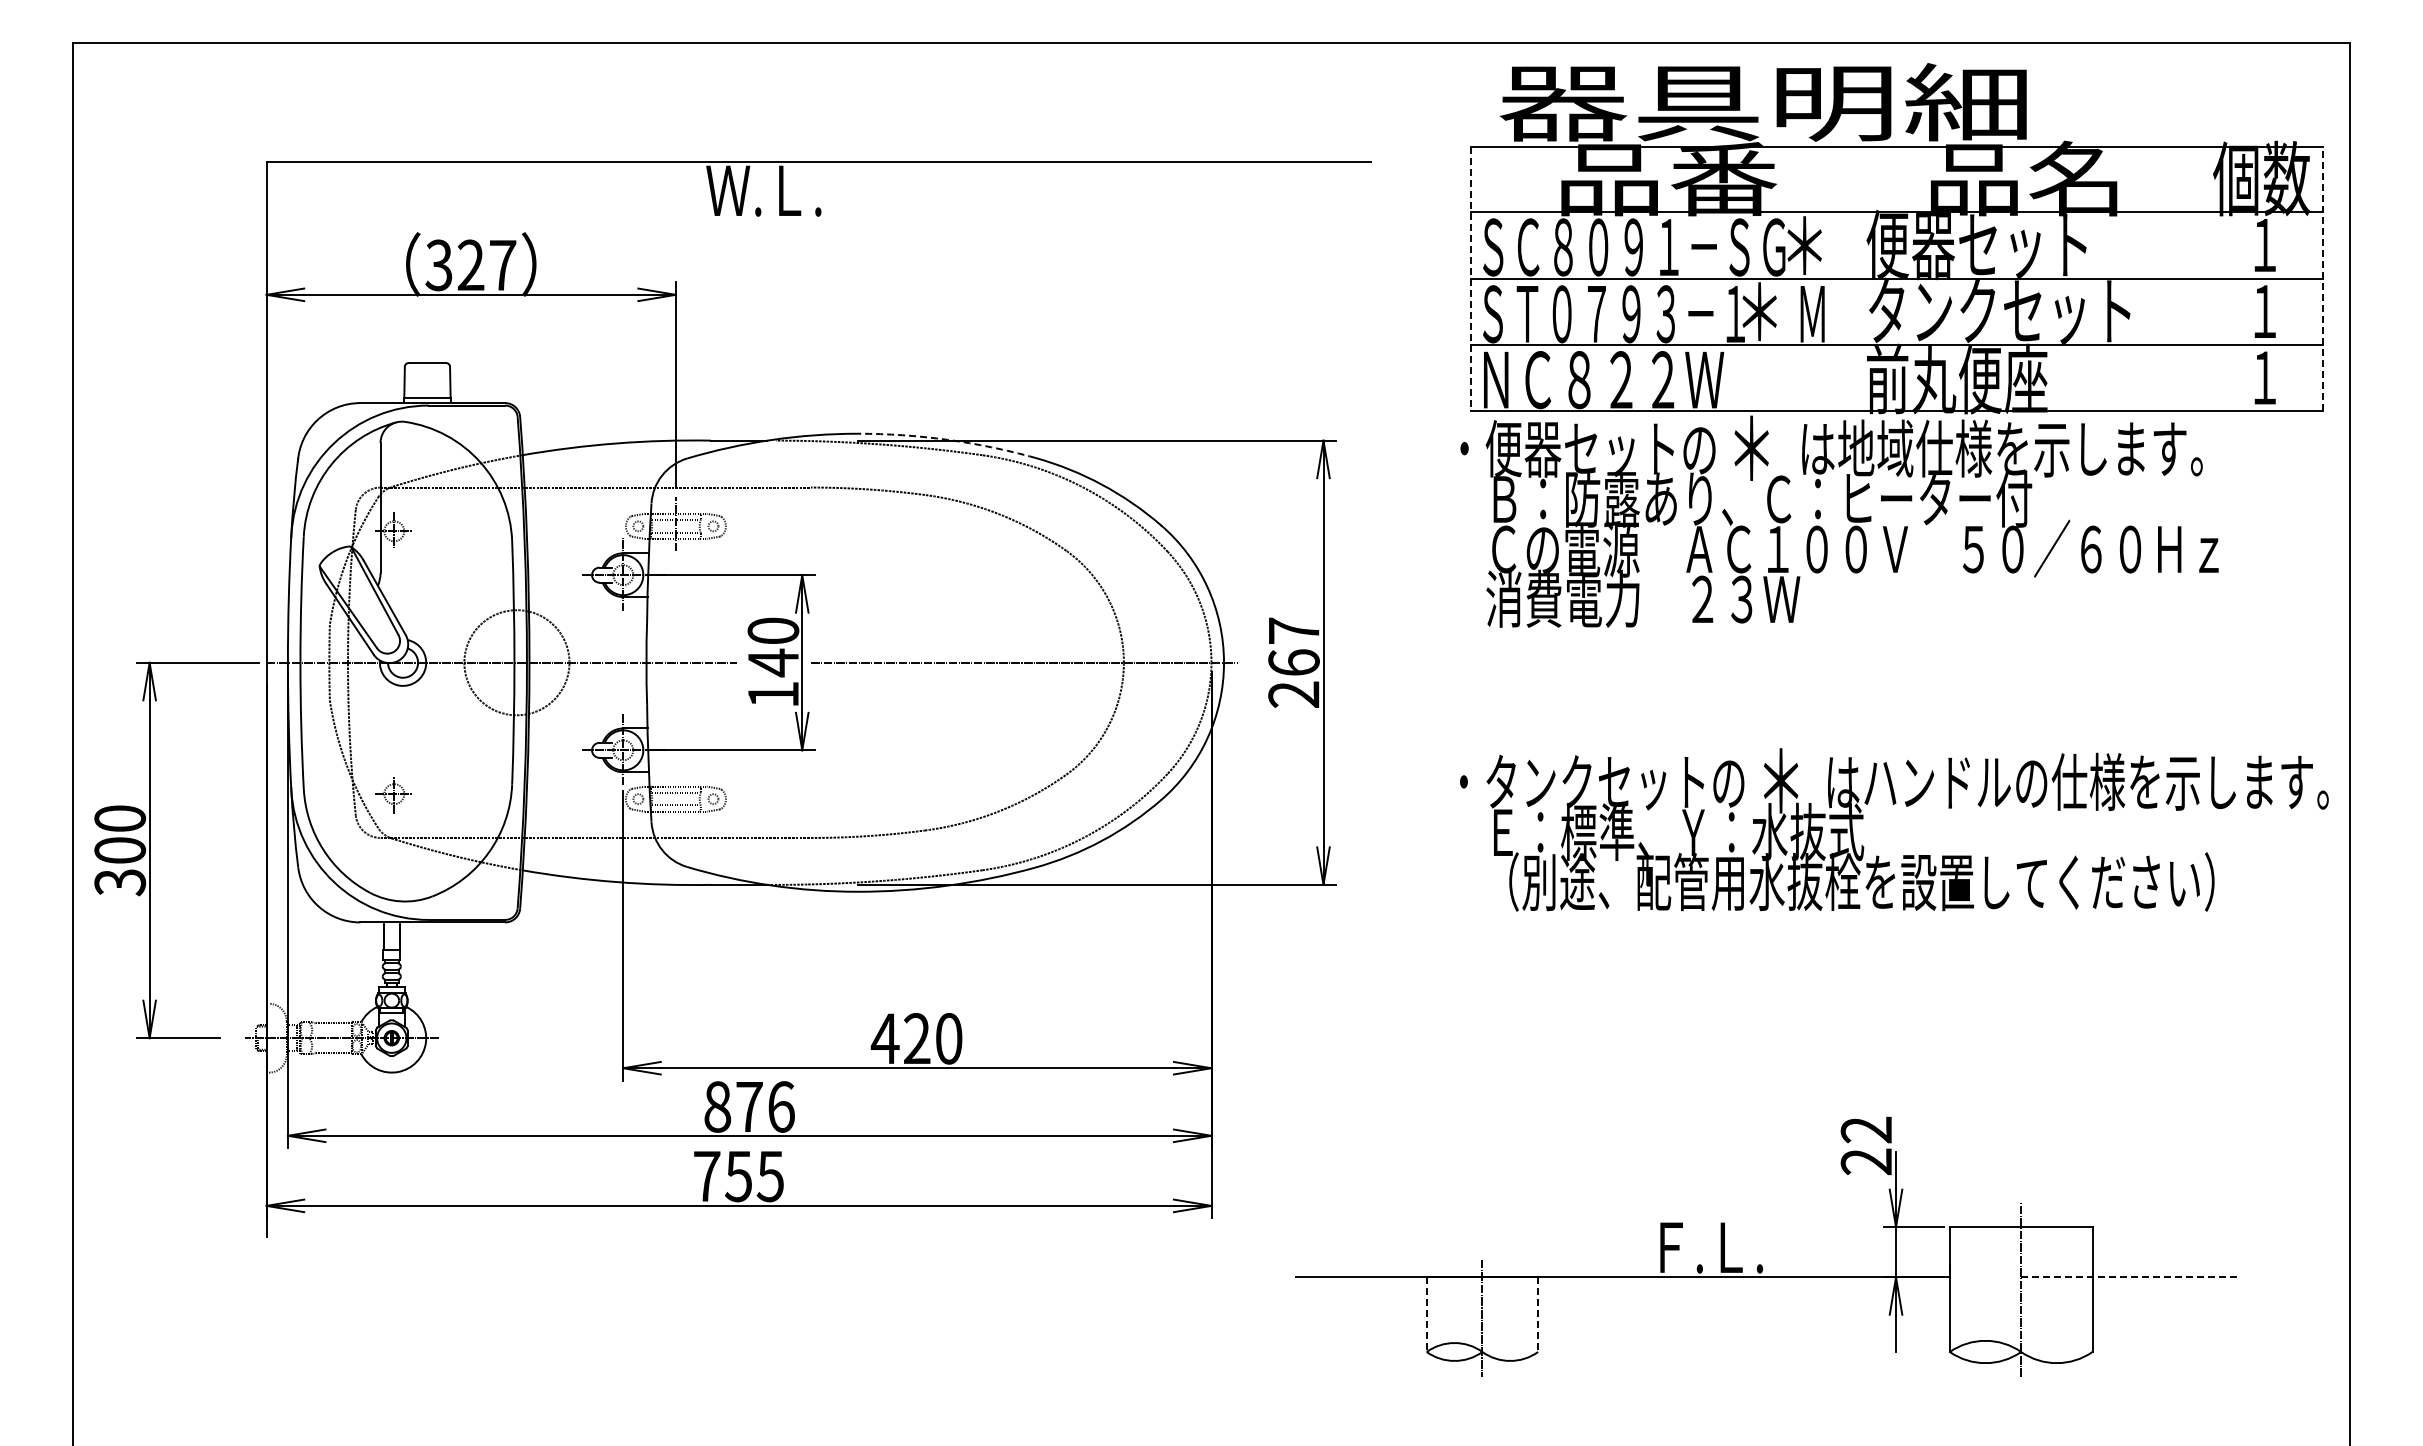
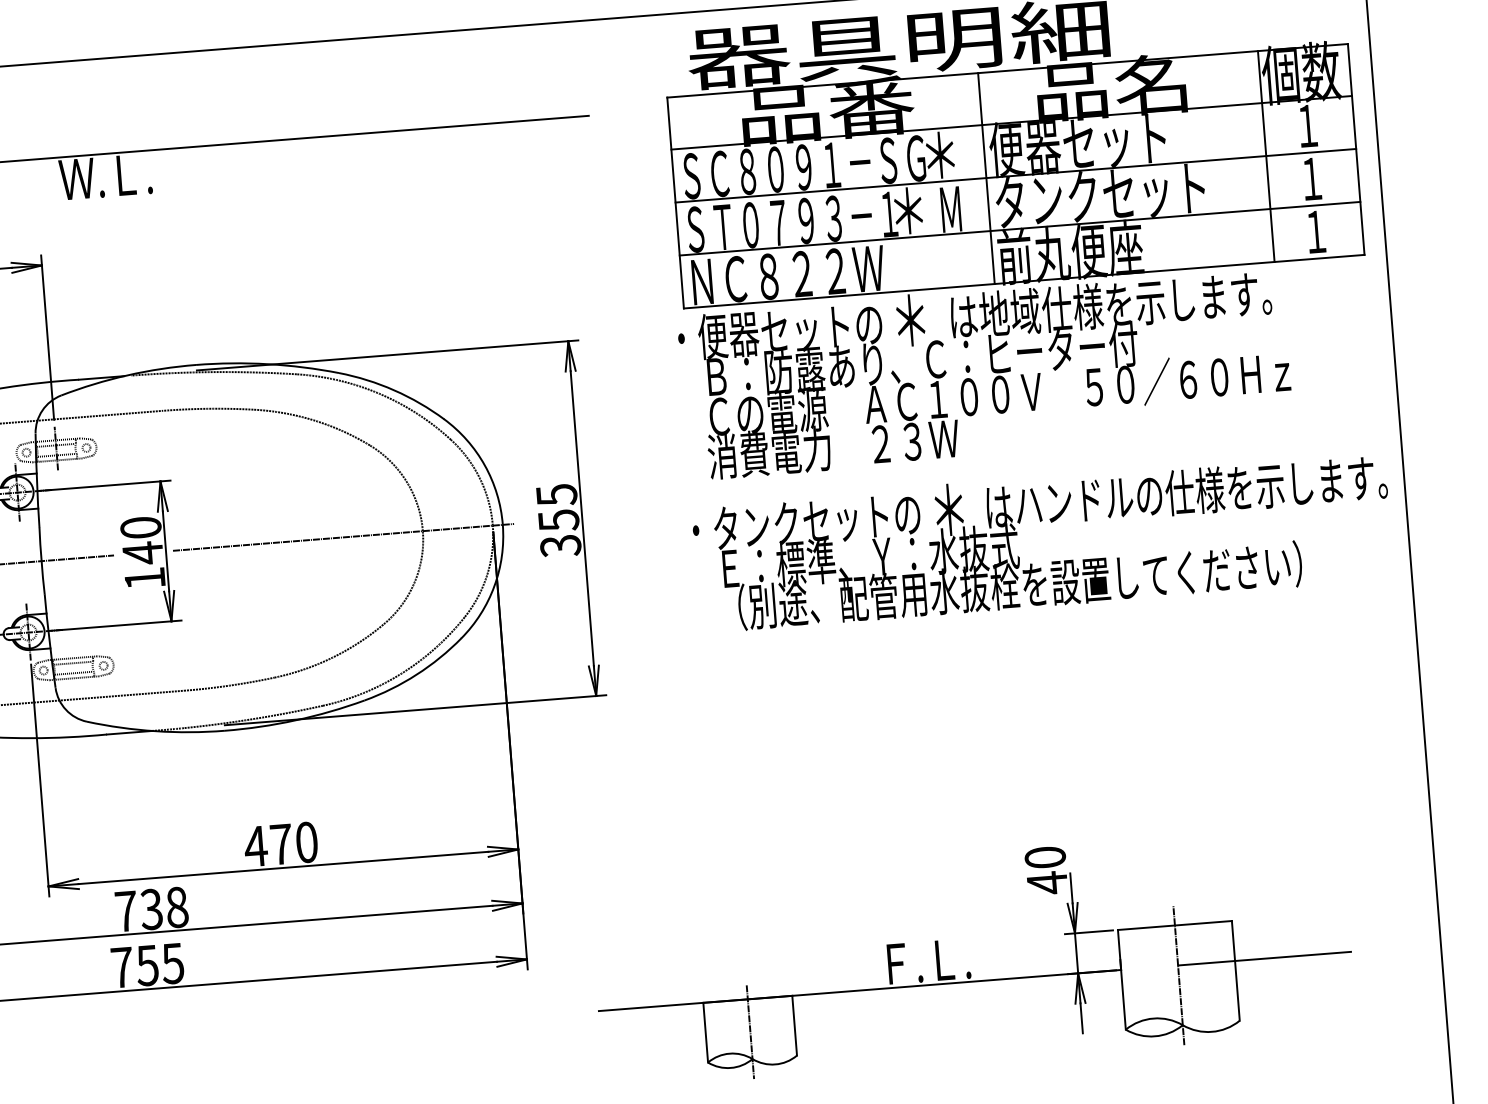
line: (2322, 278) -> (1355, 148), dashed -> solid
line: (1470, 279) -> (675, 203), dashed -> solid
line: (1859, 279) -> (986, 178), added
line: (2210, 279) -> (1266, 156), added
arc: (947, 439) -> (267, 363), dashed -> solid
text: (1293, 662) -> (558, 520), 267 -> 355
text: (1894, 829) -> (1042, 541), moved
text: (917, 1038) -> (281, 844), 420 -> 470
text: (749, 1106) -> (151, 909), 876 -> 738
text: (1866, 1146) -> (1046, 870), 22 -> 40
line: (2129, 1277) -> (1264, 958), dashed -> solid
line: (1426, 1315) -> (705, 1033), dashed -> solid
line: (1538, 1315) -> (795, 1026), dashed -> solid

